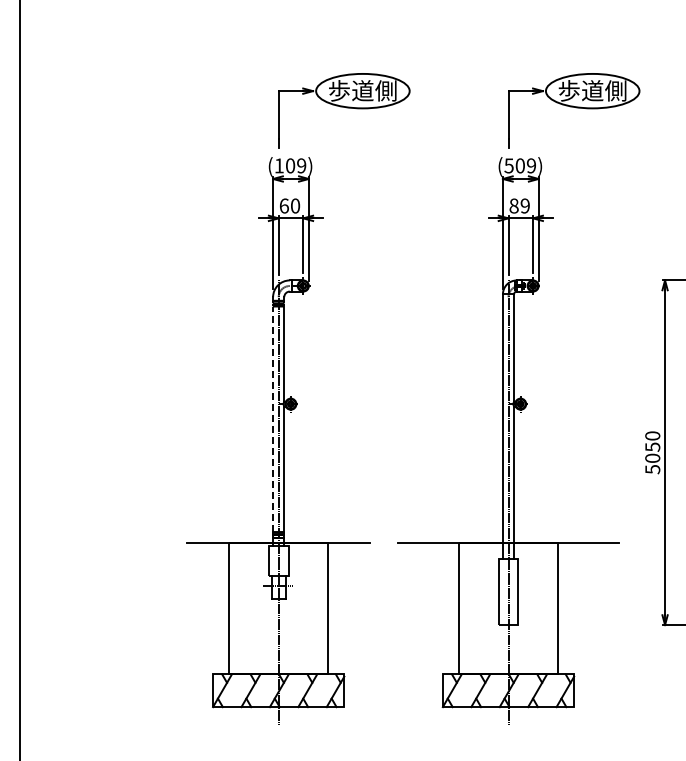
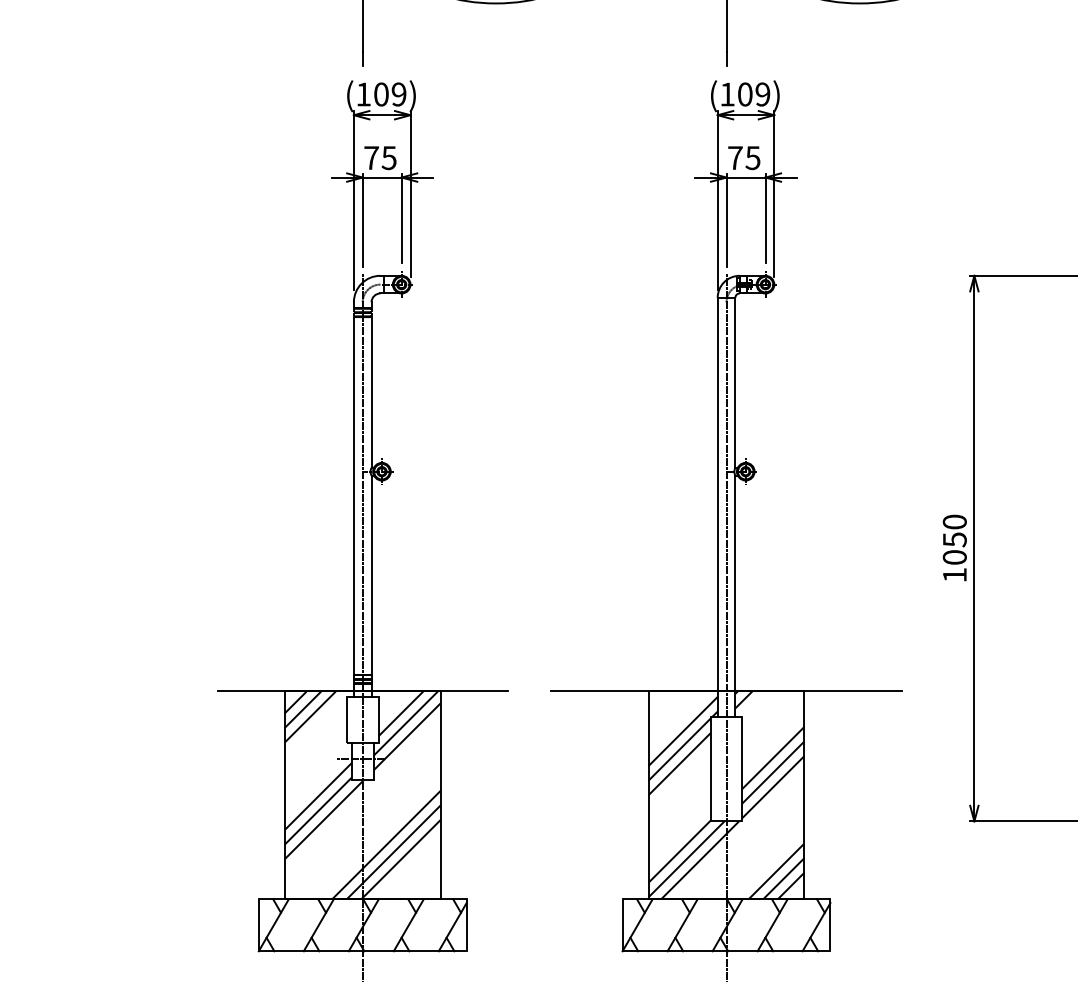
text: (508, 165) -> (726, 93), (509) -> (109)
text: (289, 205) -> (379, 157), 60 -> 75
text: (519, 205) -> (743, 157), 89 -> 75
line: (273, 419) -> (354, 495), dashed -> solid
text: (652, 469) -> (954, 575), 5050 -> 1050
hatch: (278, 608) -> (362, 795), added
hatch: (508, 608) -> (726, 795), added

